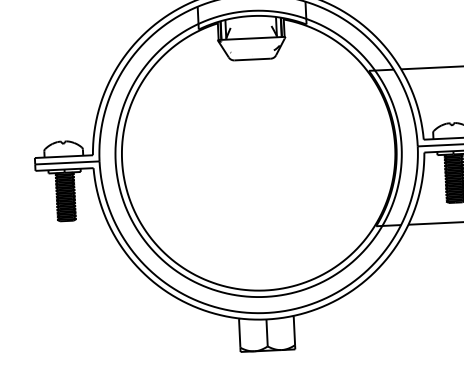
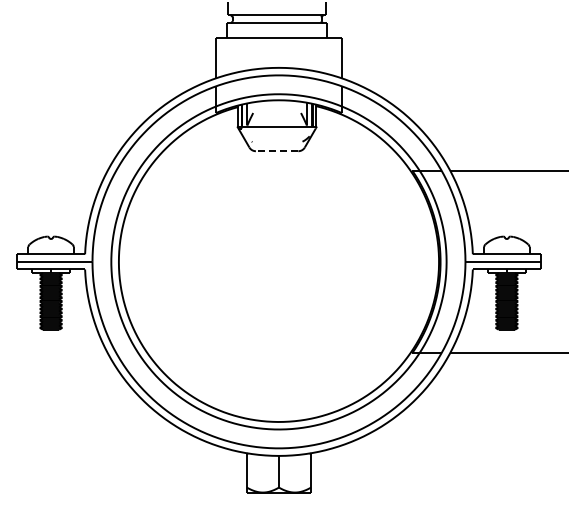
line: (252, 59) -> (276, 151), solid -> dashed

